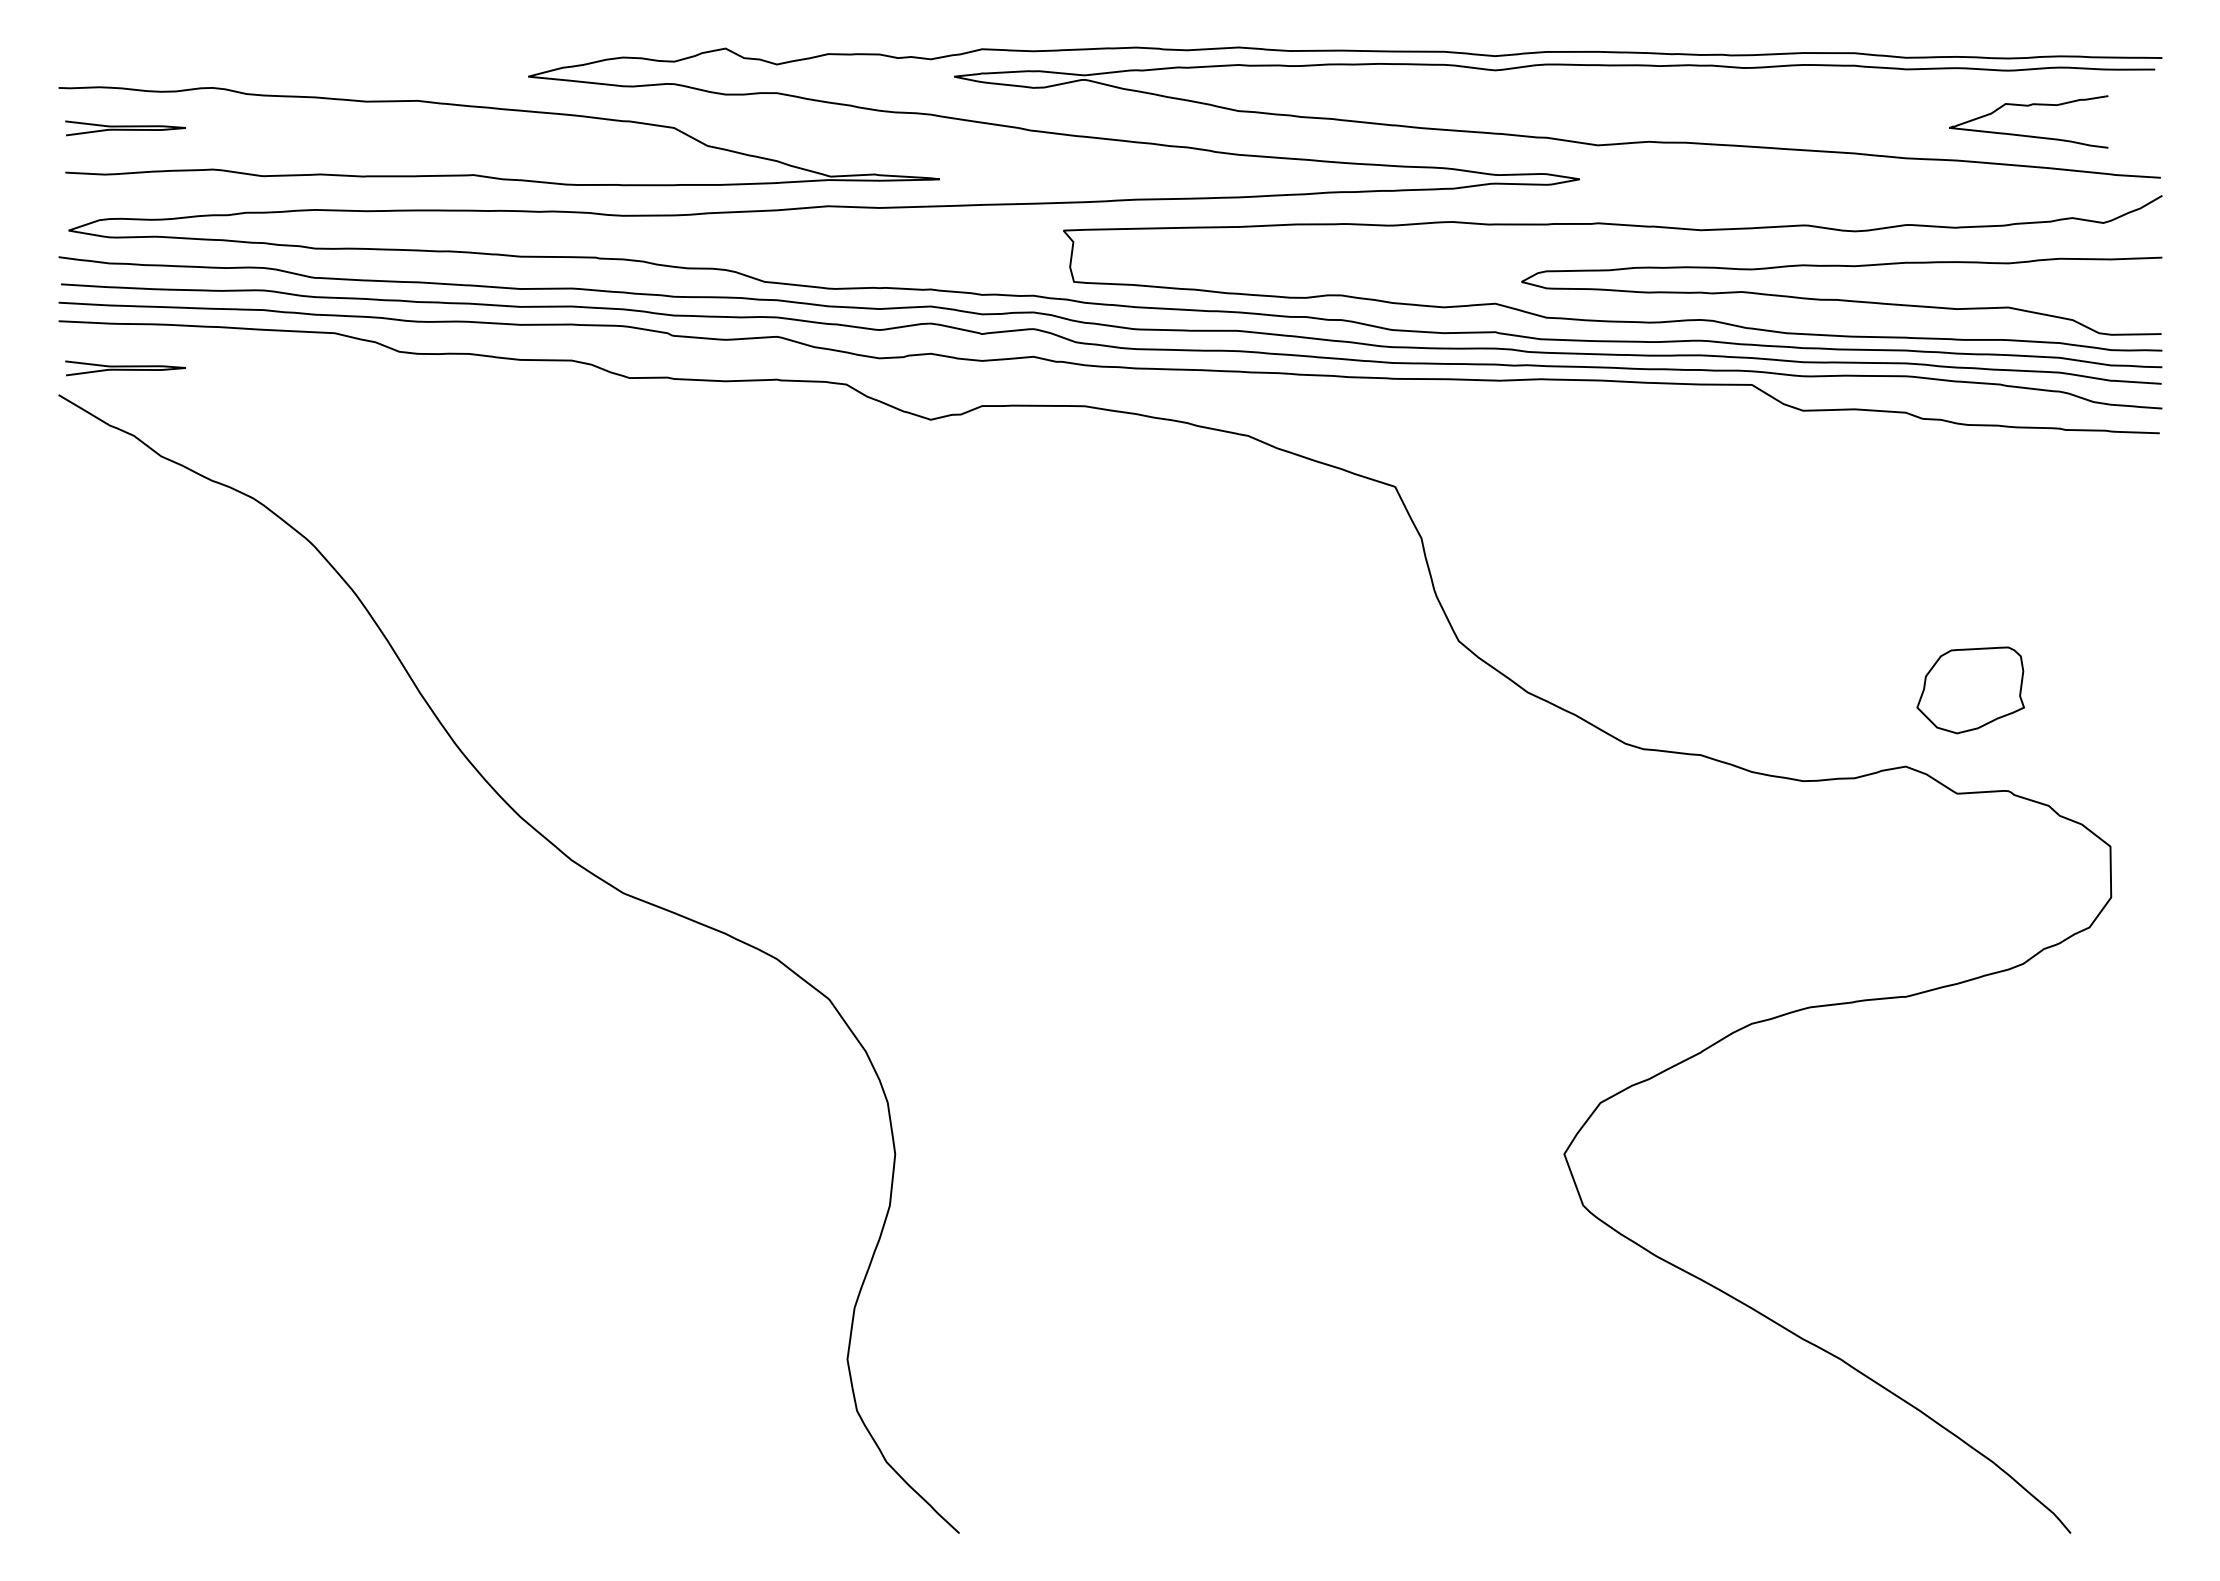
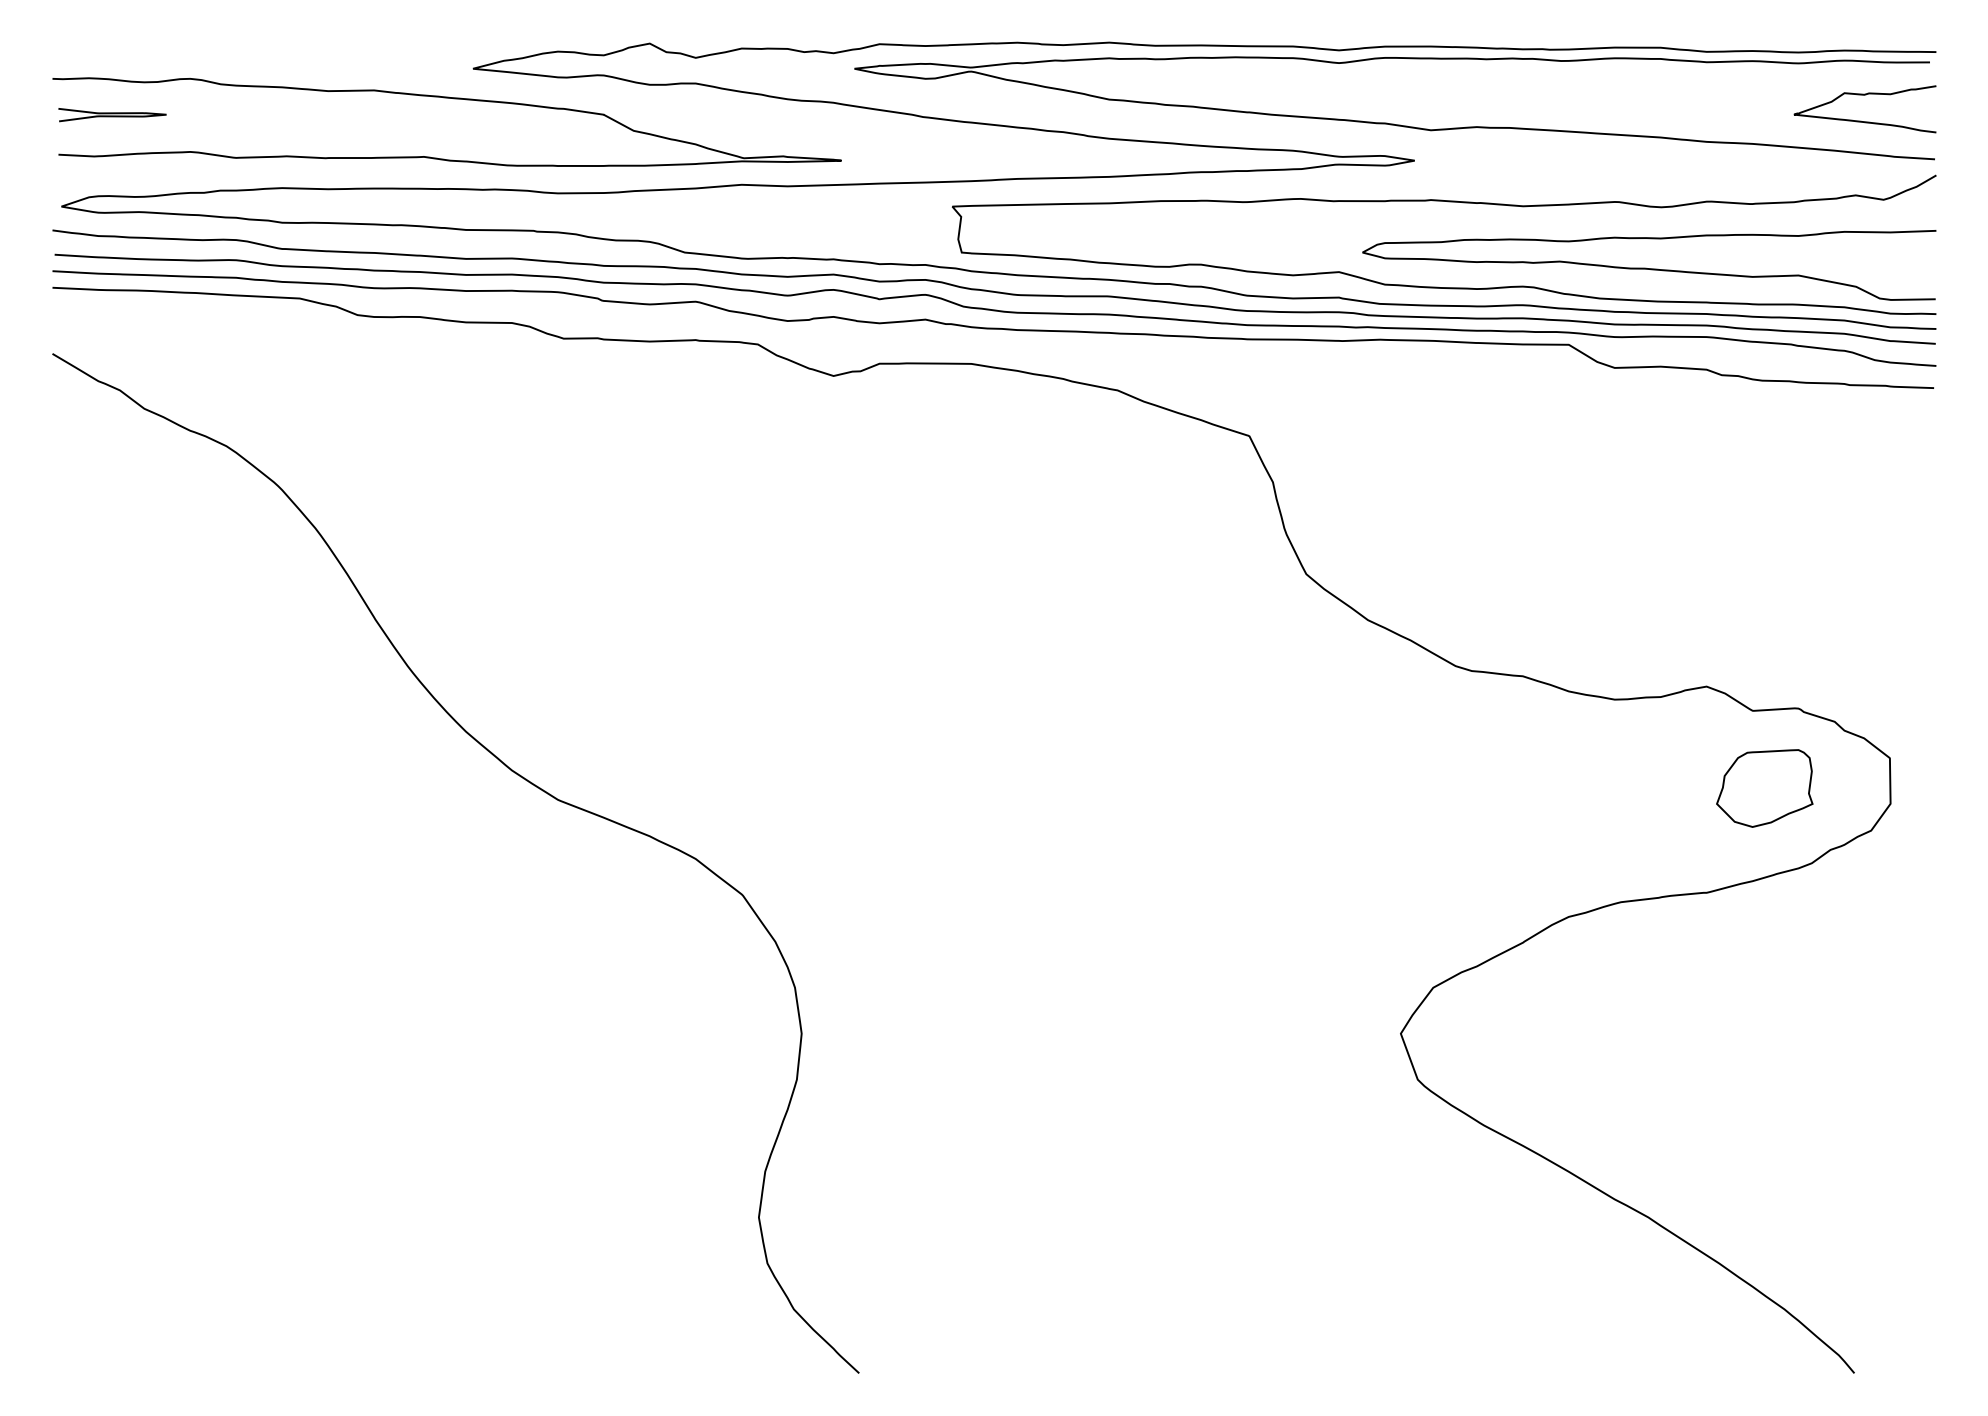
curve: (2023, 134) -> (1860, 120), moved
curve: (125, 368) -> (112, 330), removed
part: (1970, 690) -> (1764, 788), moved

